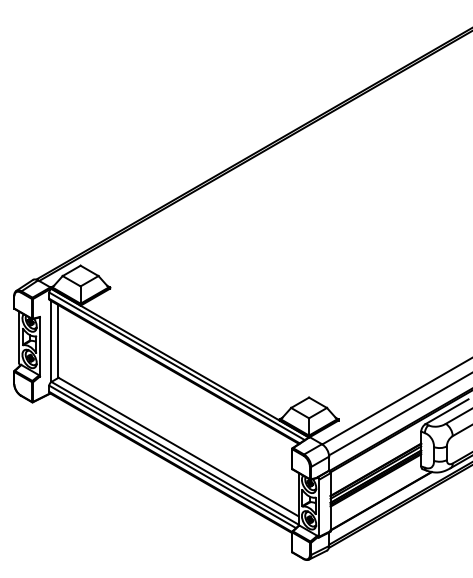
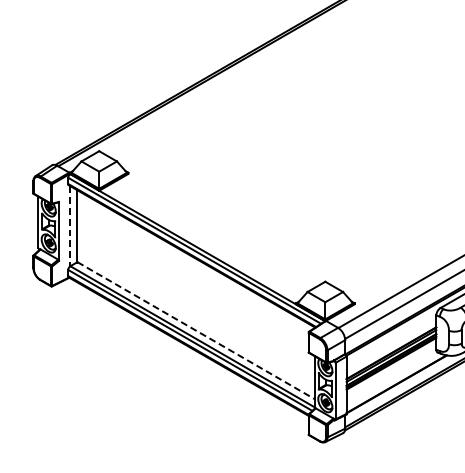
line: (51, 341) -> (70, 226), solid -> dashed
line: (178, 447) -> (196, 331), solid -> dashed

